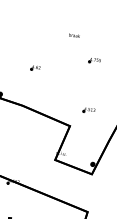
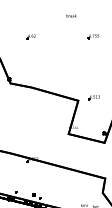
part: (34, 67) -> (30, 36), moved
part: (88, 110) -> (93, 97), moved

